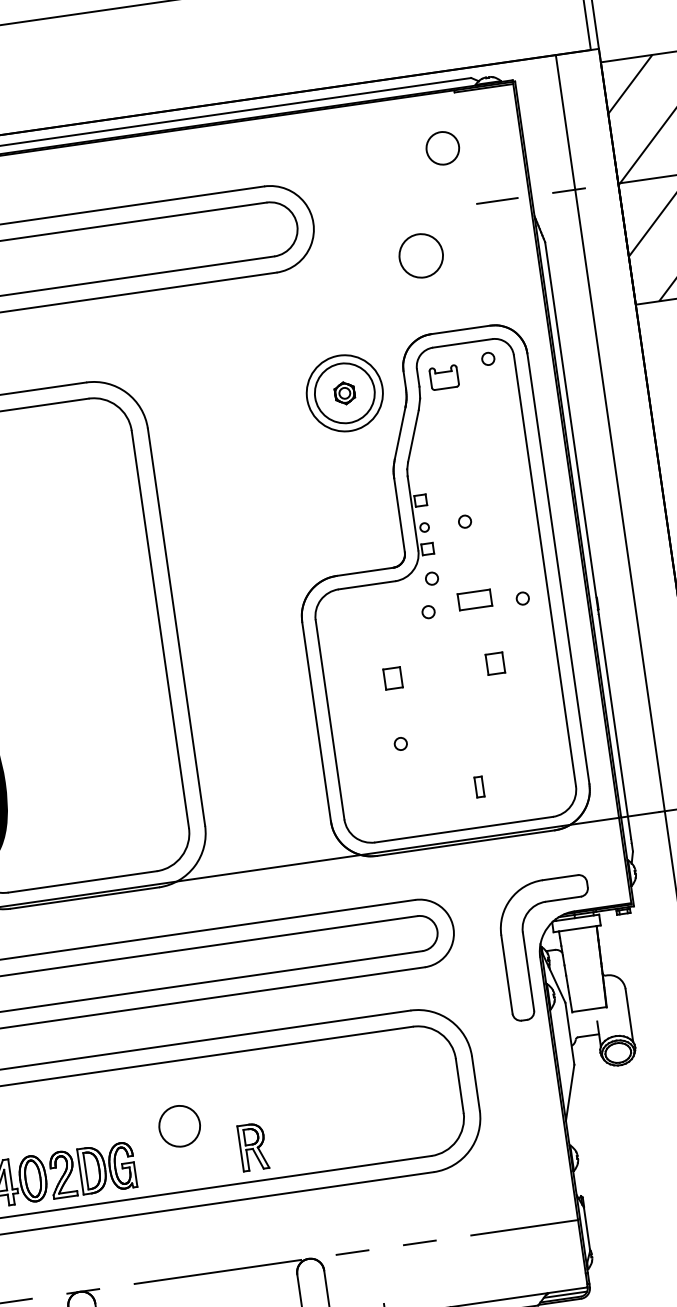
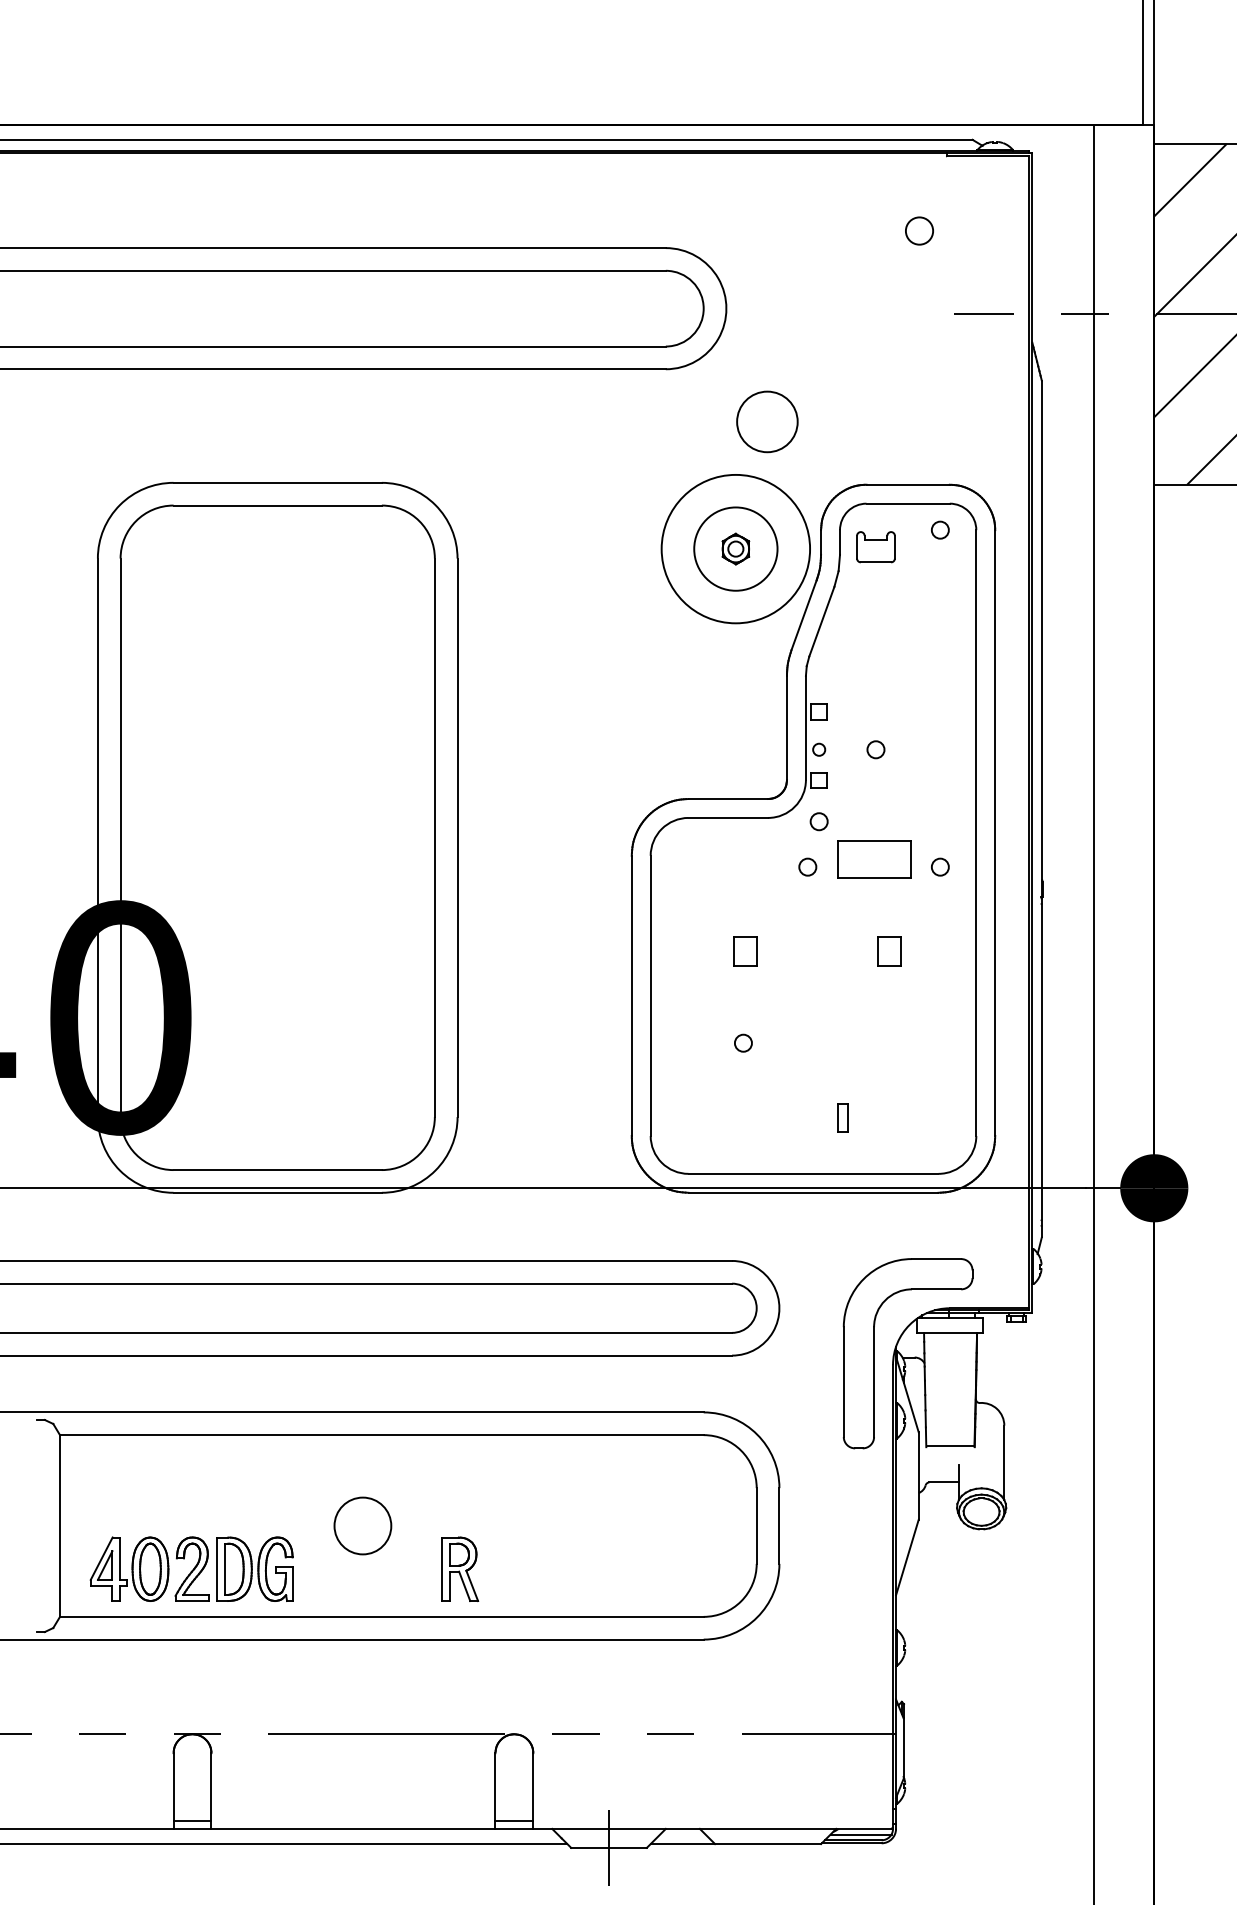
circle: (442, 147) -> (919, 230), size x0.6
circle: (421, 255) -> (767, 421), moved
circle: (344, 393) -> (735, 549), size x1.4
part: (474, 599) -> (873, 859), size x1.6

